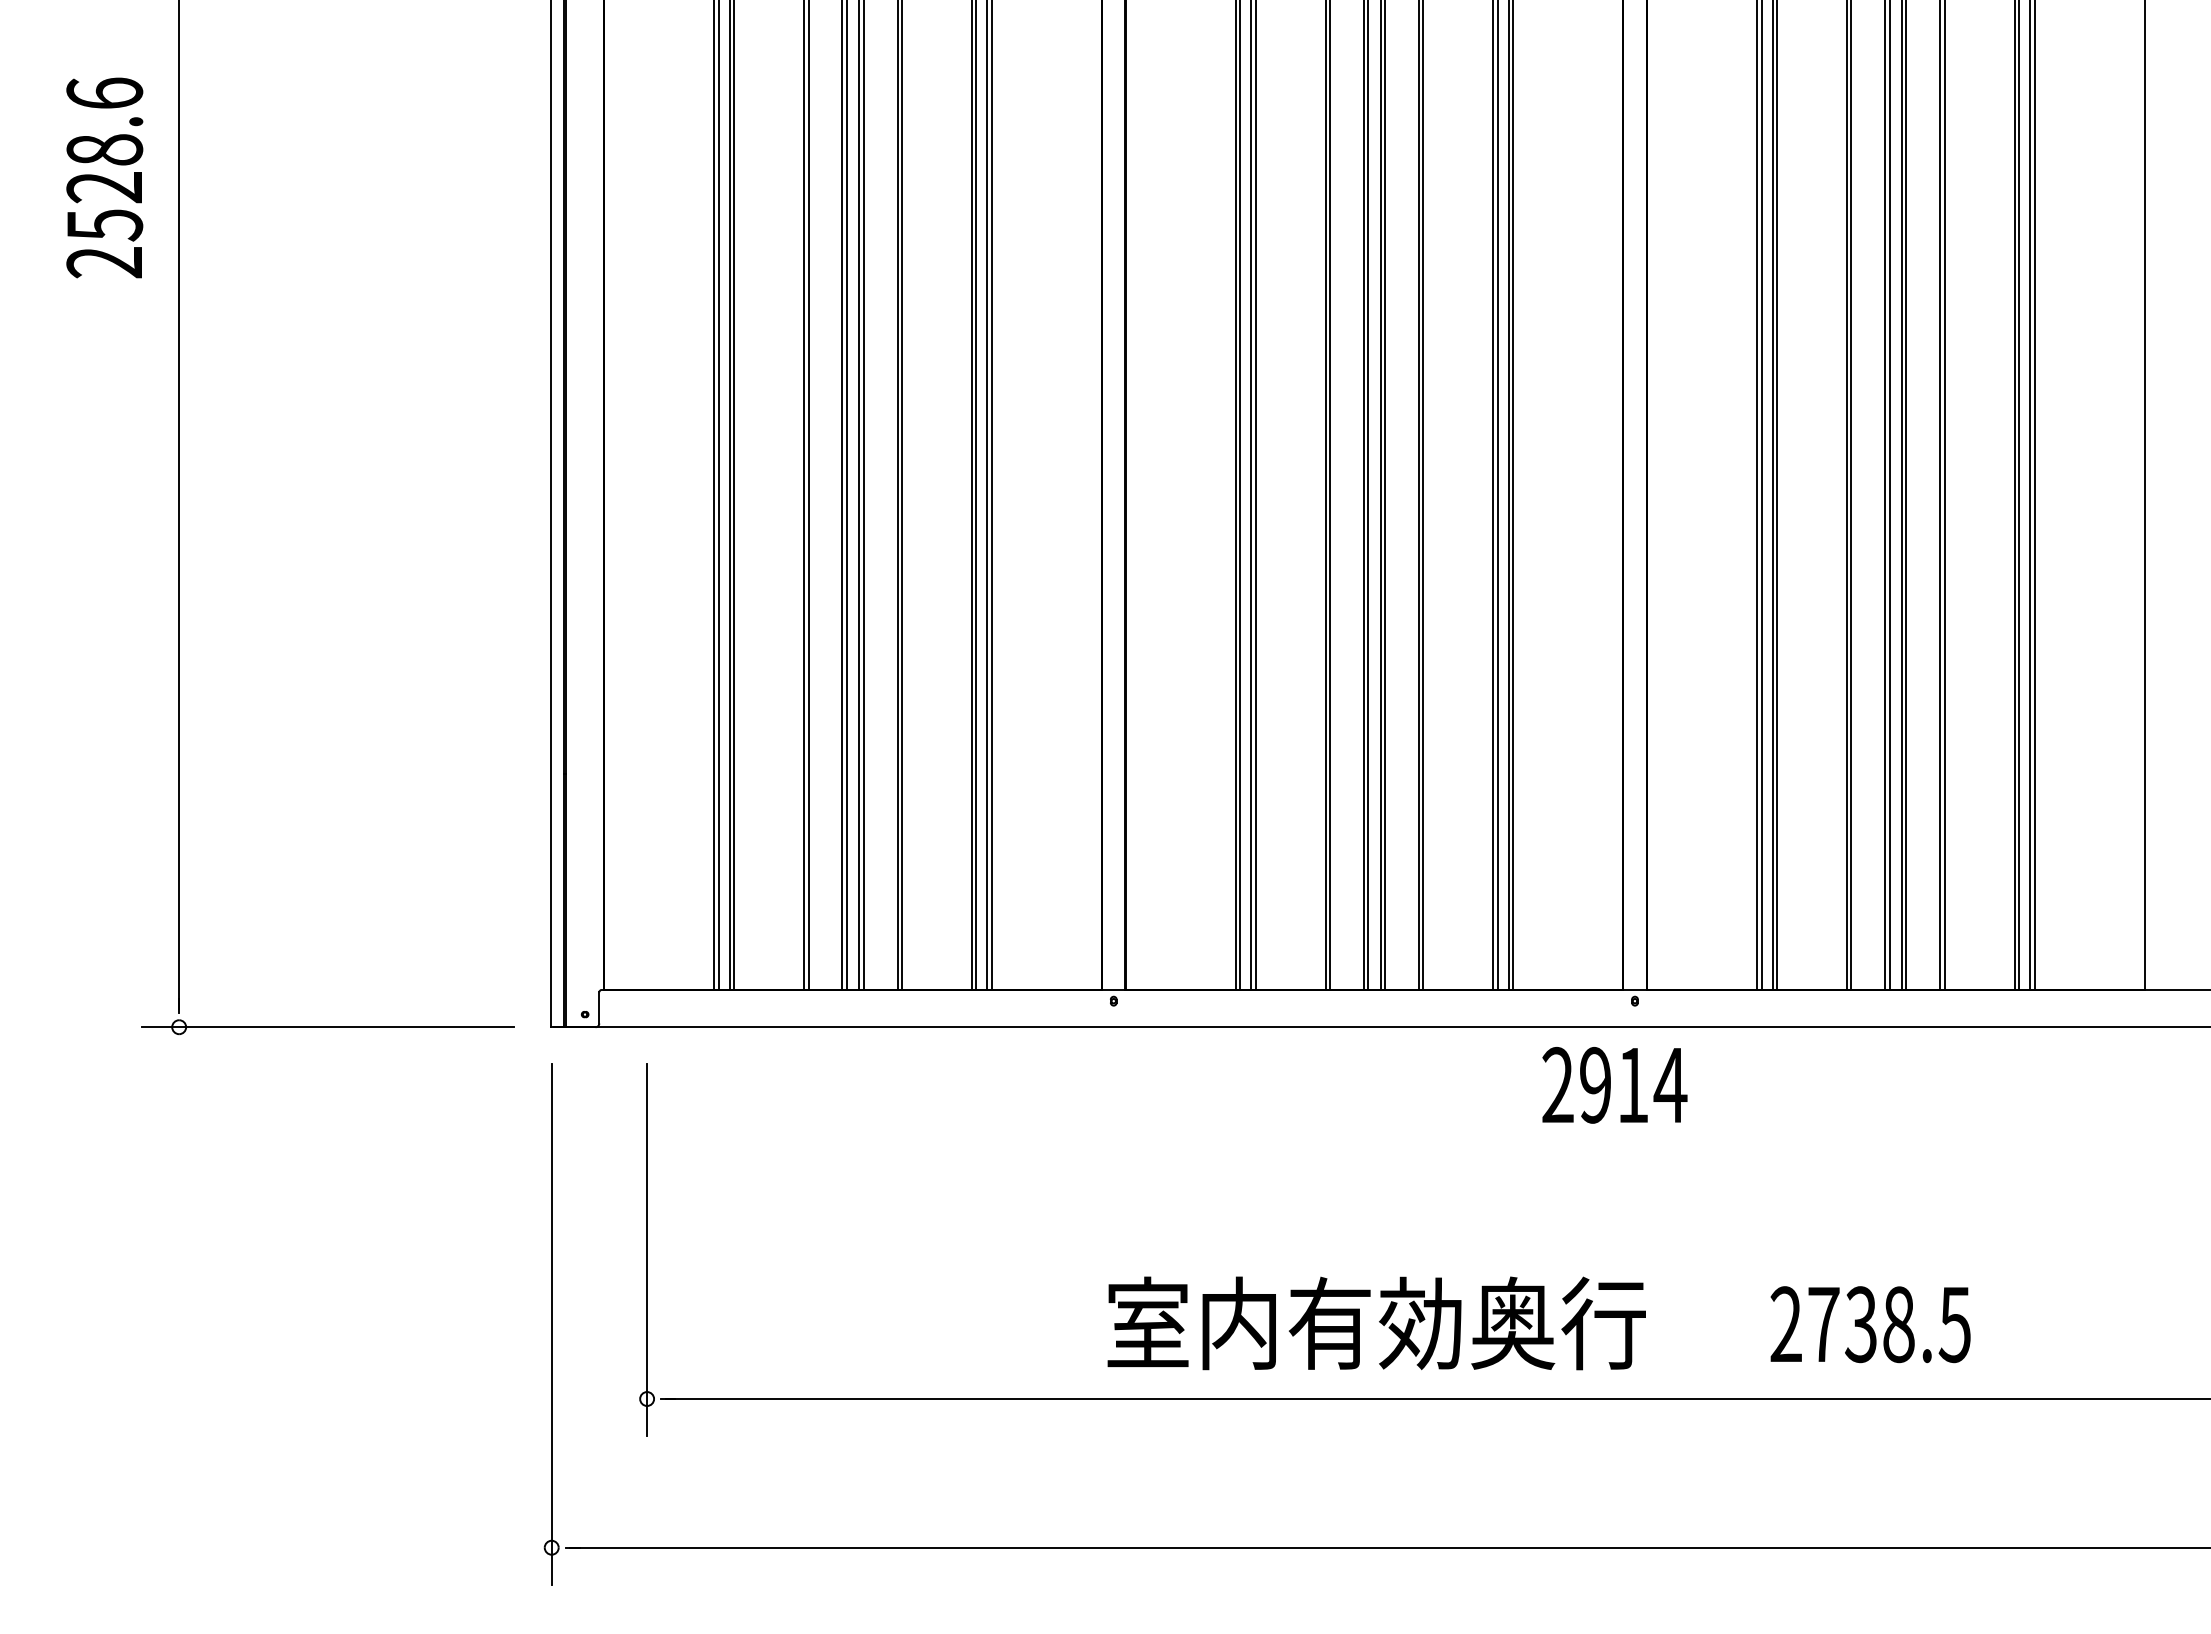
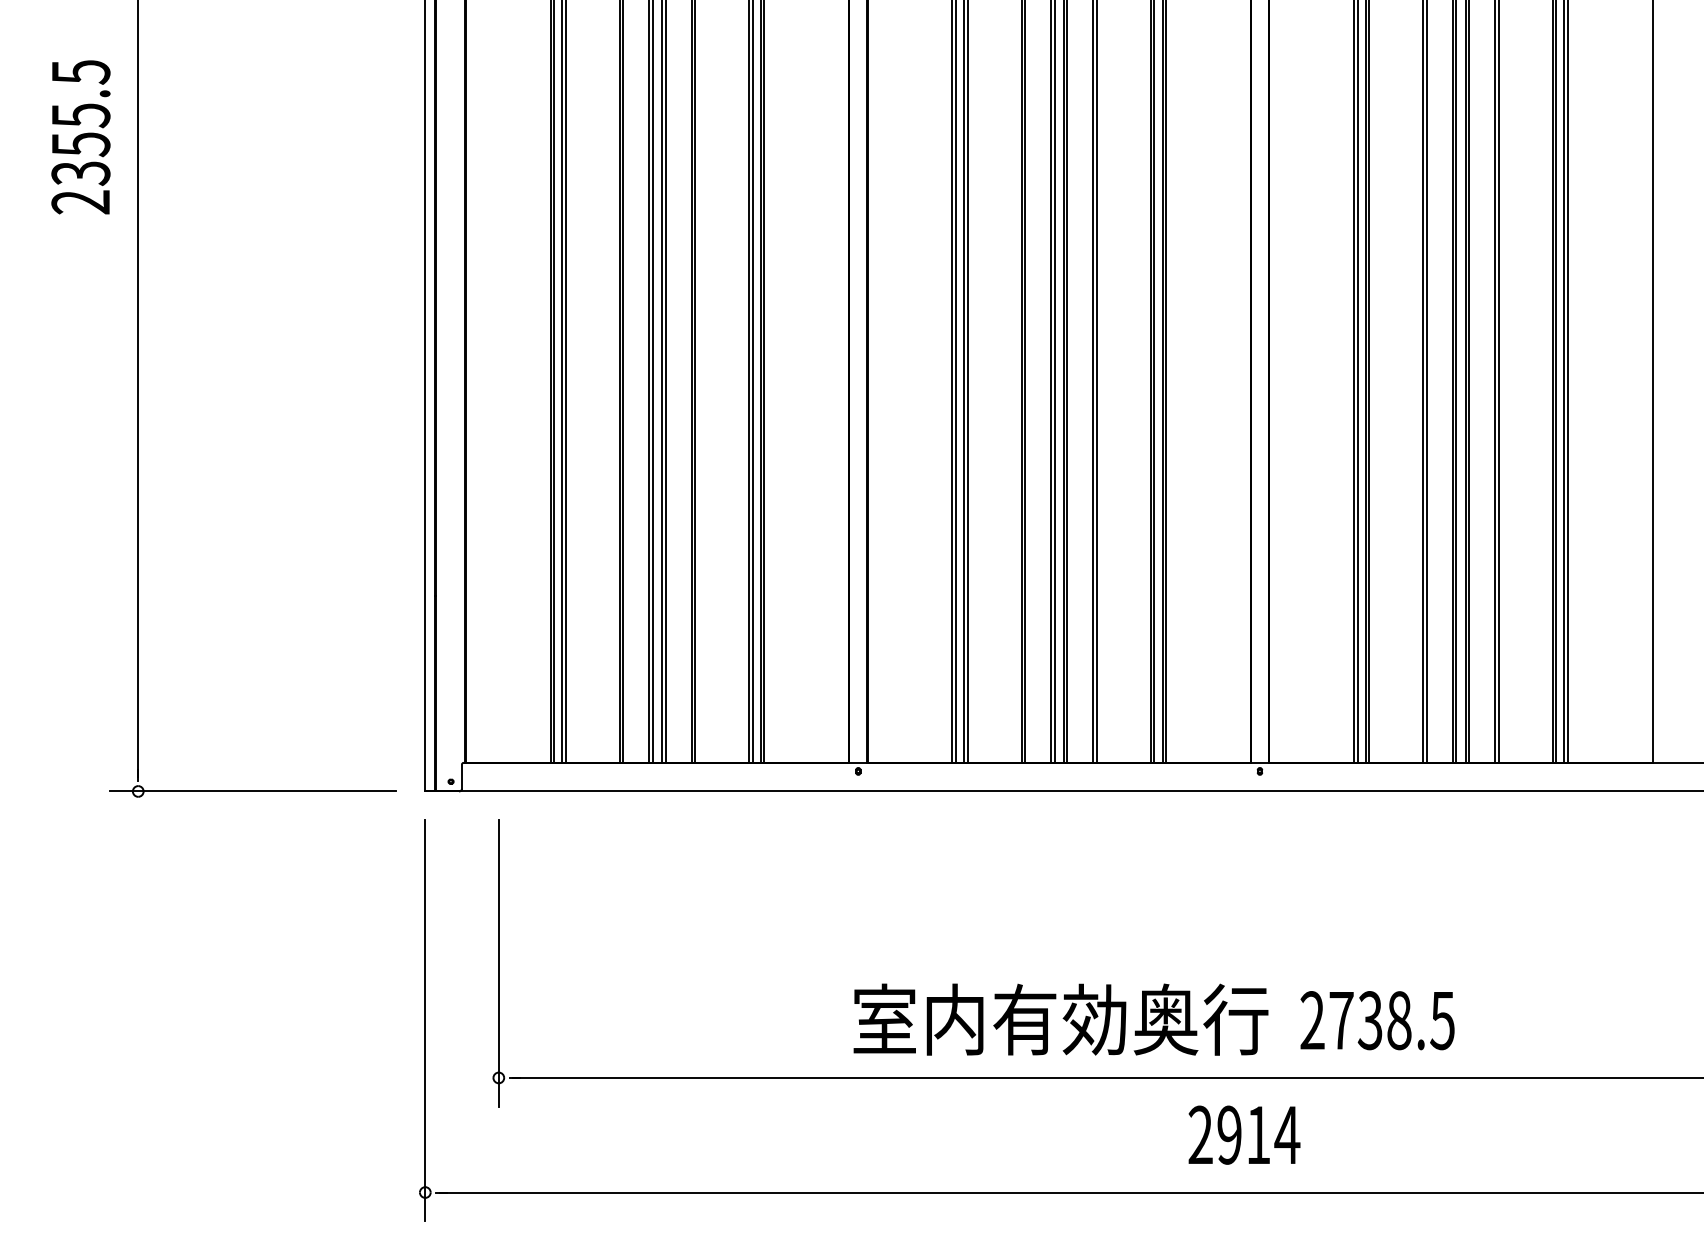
text: (104, 159) -> (80, 122), 2528.6 -> 2355.5
text: (1614, 1085) -> (1244, 1135), moved
text: (1870, 1324) -> (1377, 1020), moved

